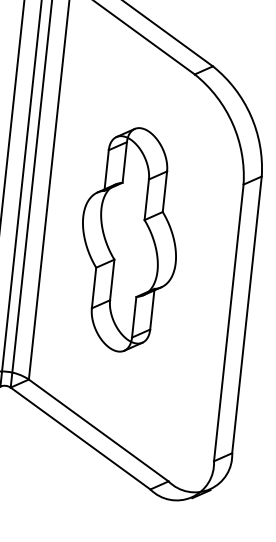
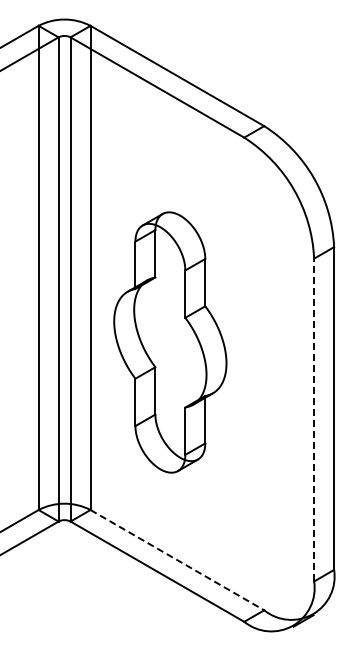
part: (129, 239) -> (170, 342), moved
line: (229, 322) -> (314, 419), solid -> dashed
line: (98, 430) -> (177, 560), solid -> dashed

